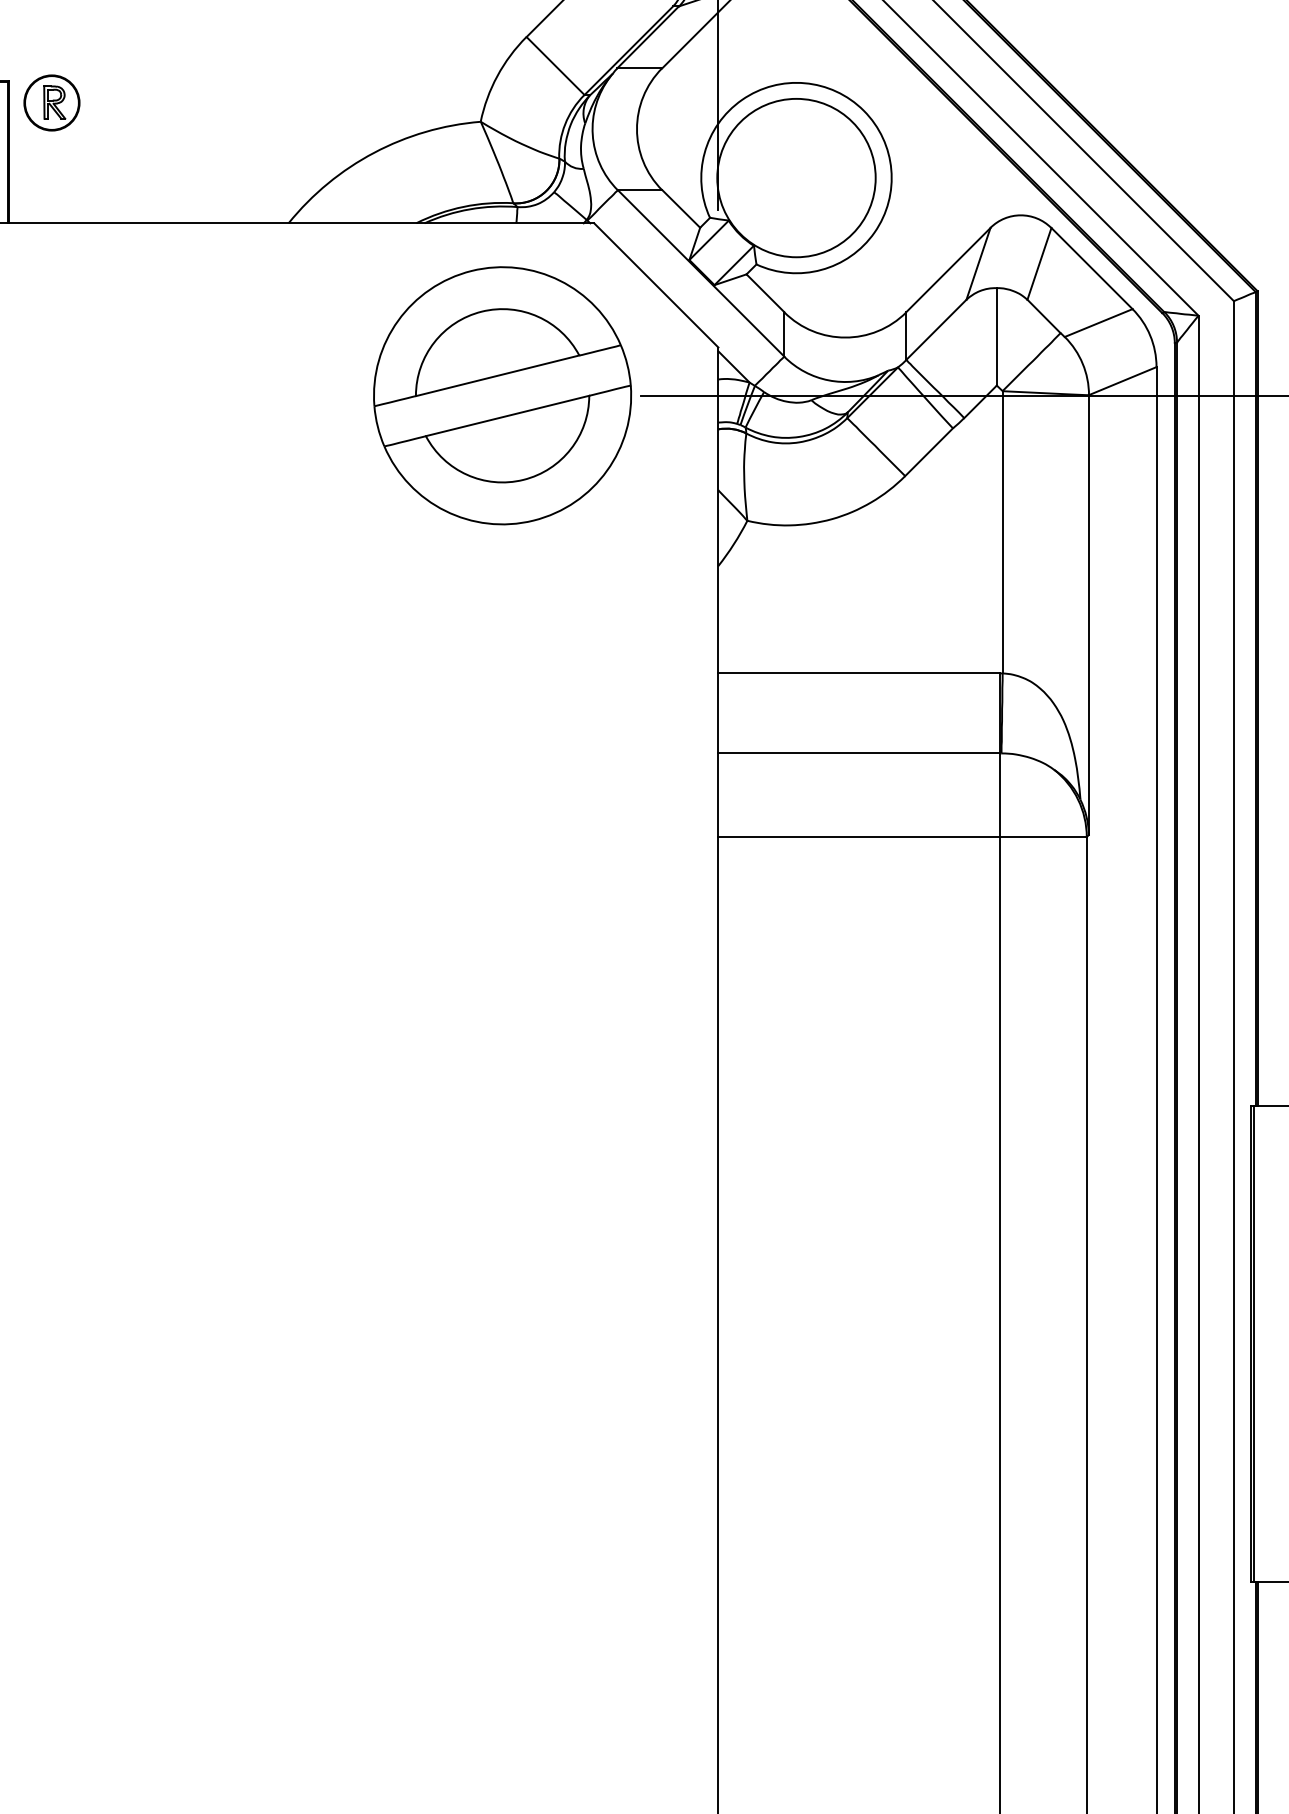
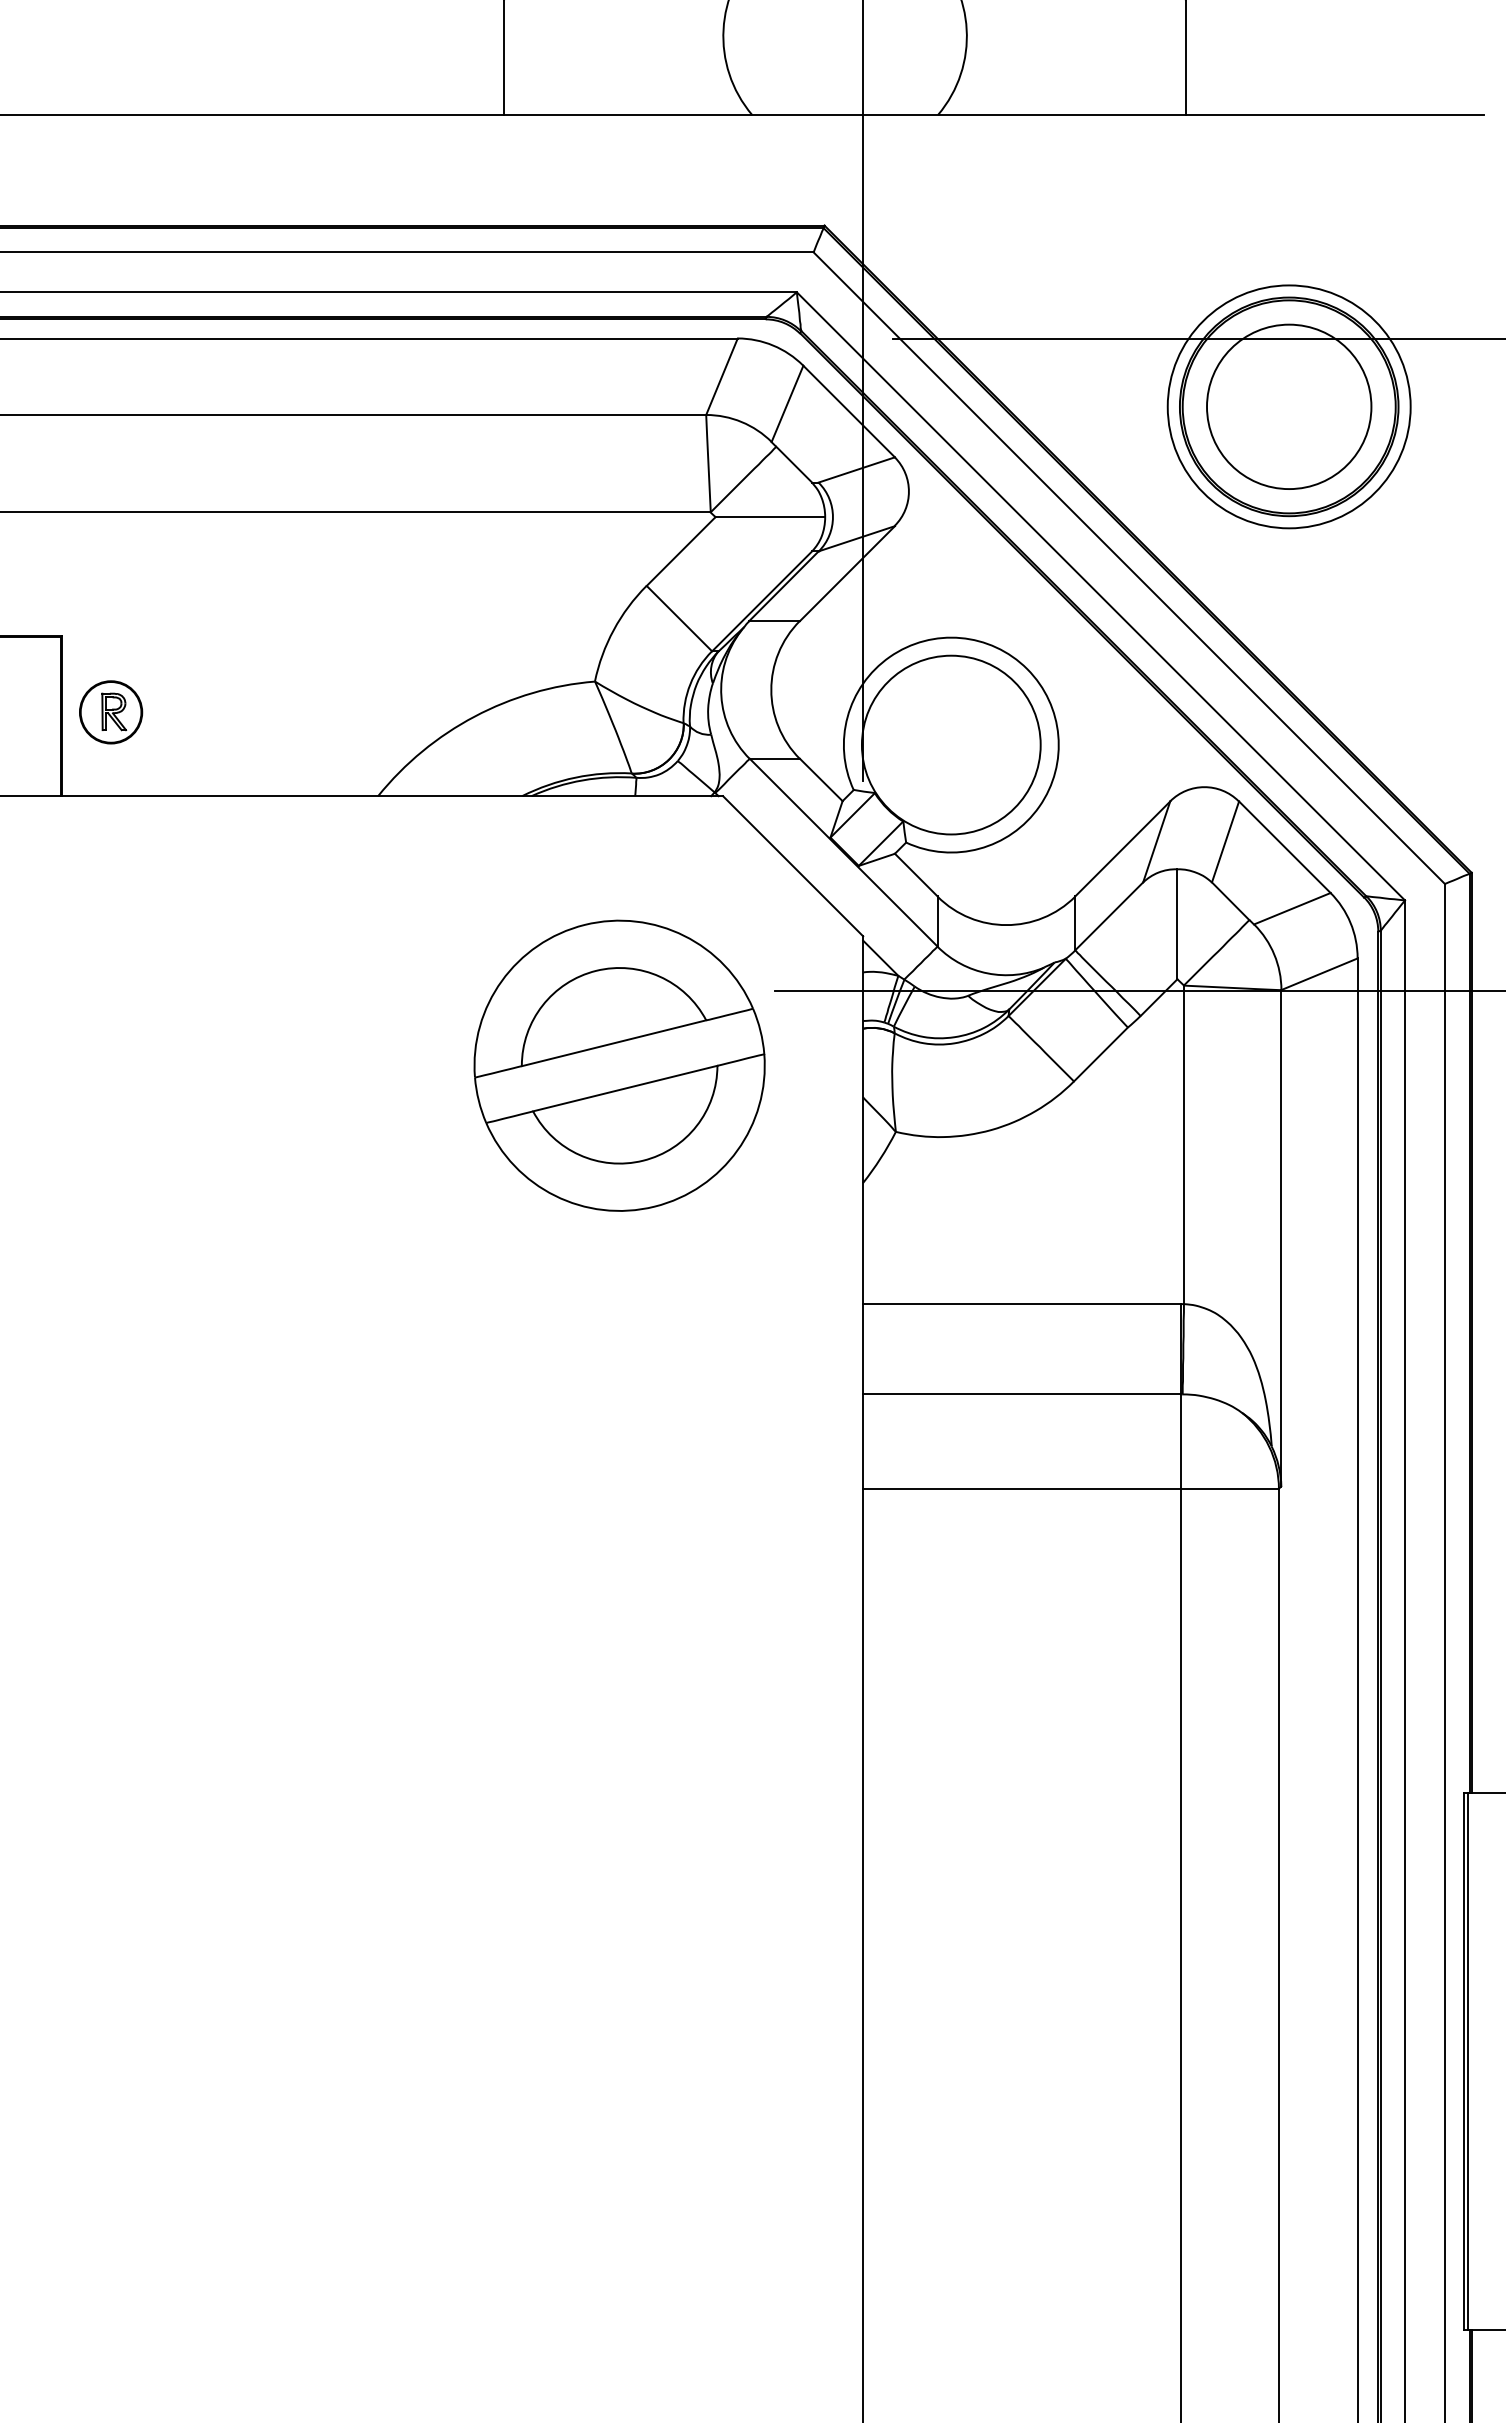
part: (52, 103) -> (111, 712), moved
part: (502, 395) -> (619, 1065), moved

